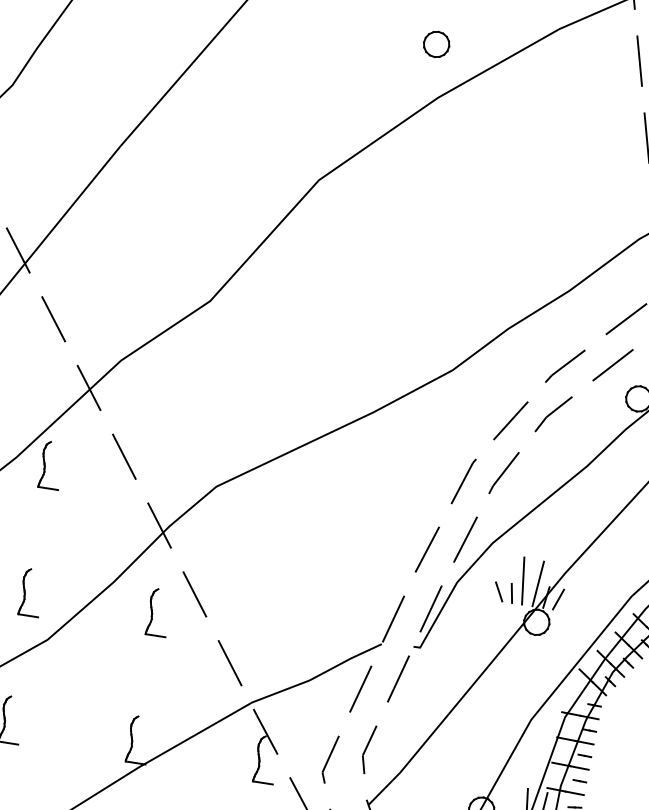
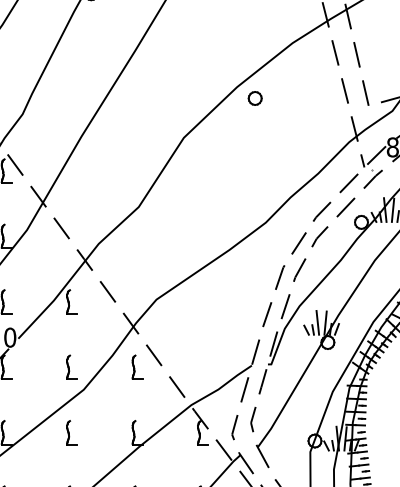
part: (435, 44) -> (254, 98), moved

